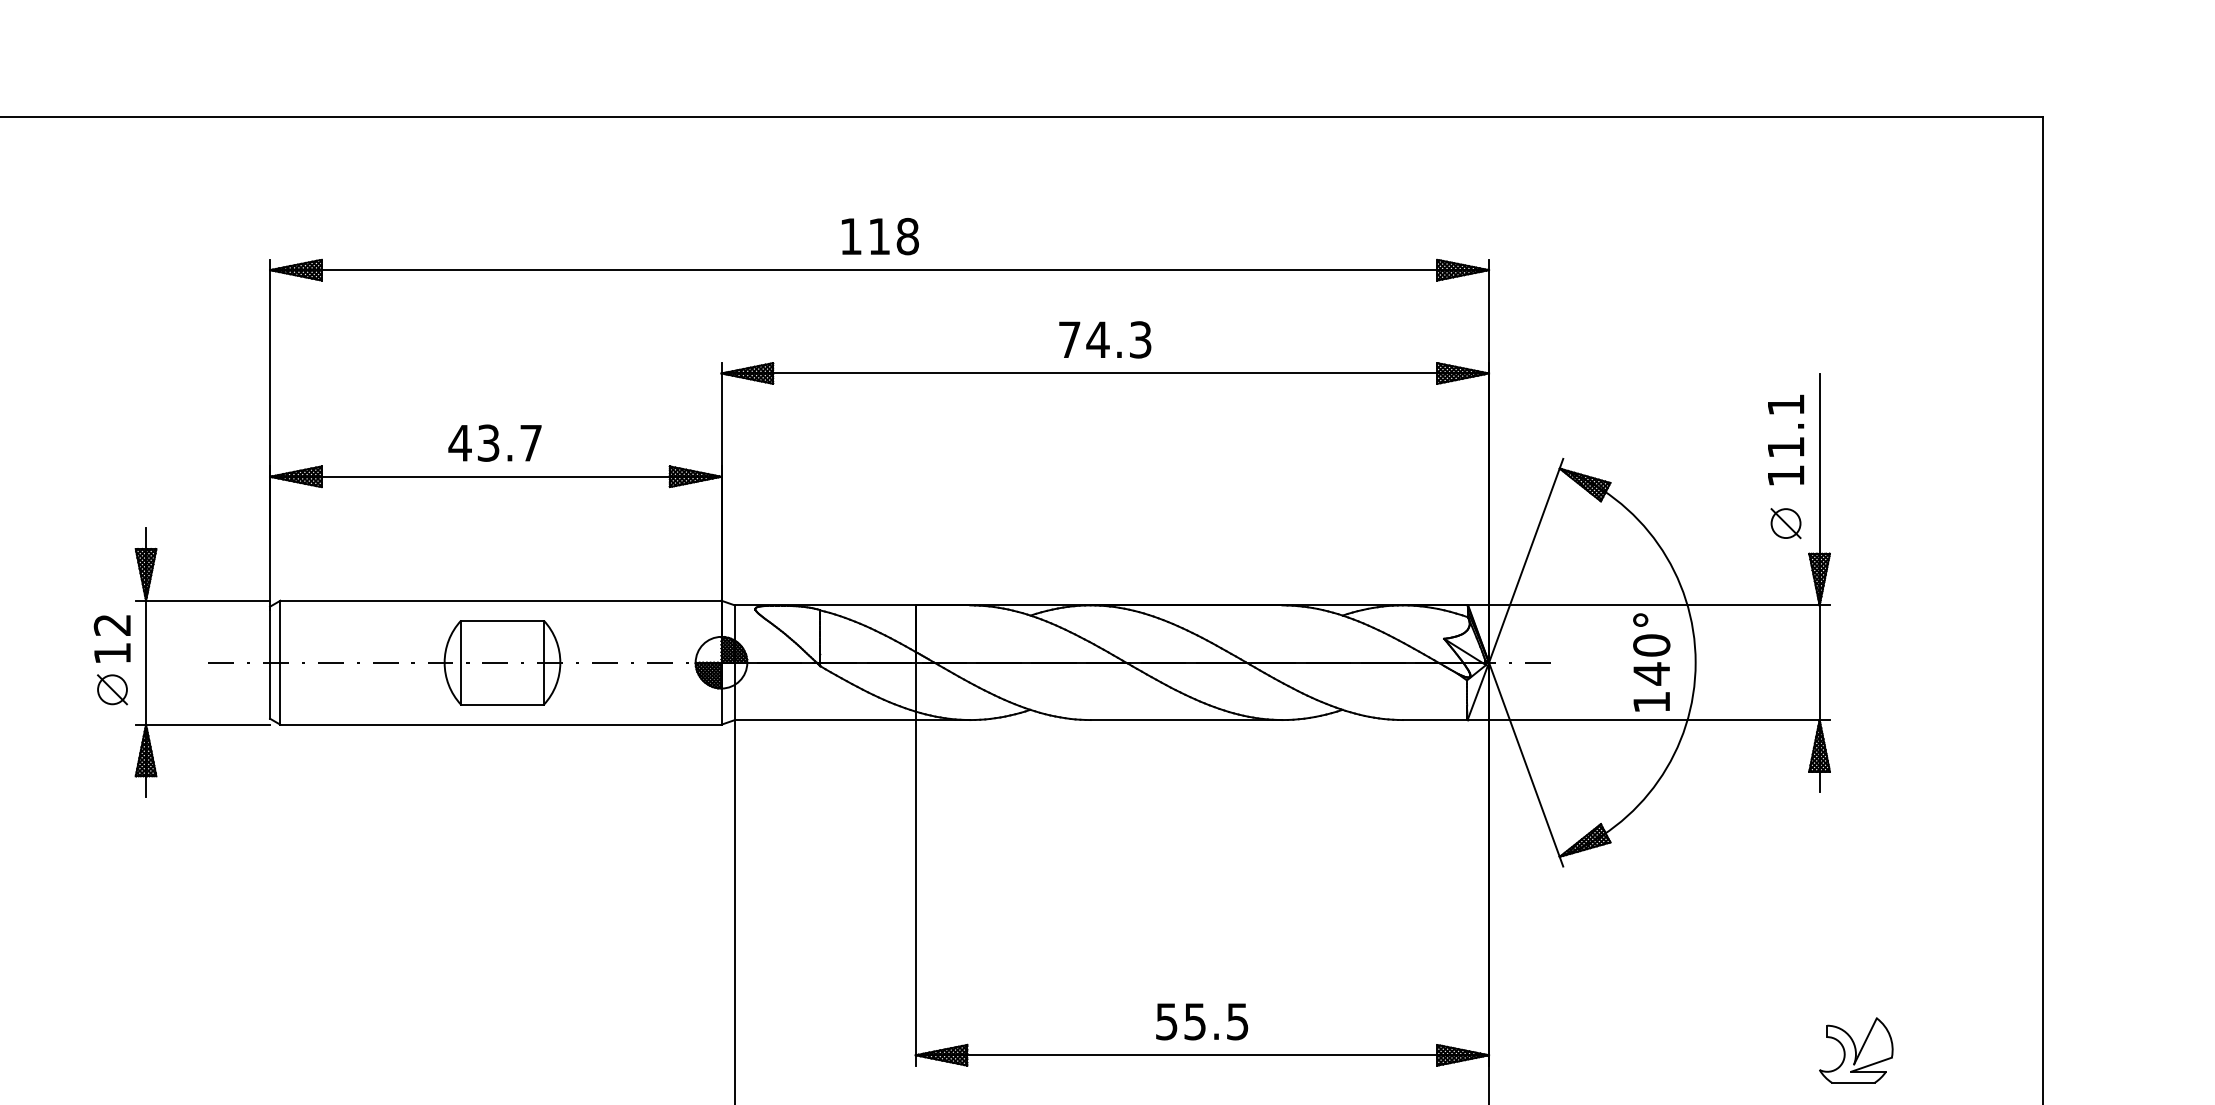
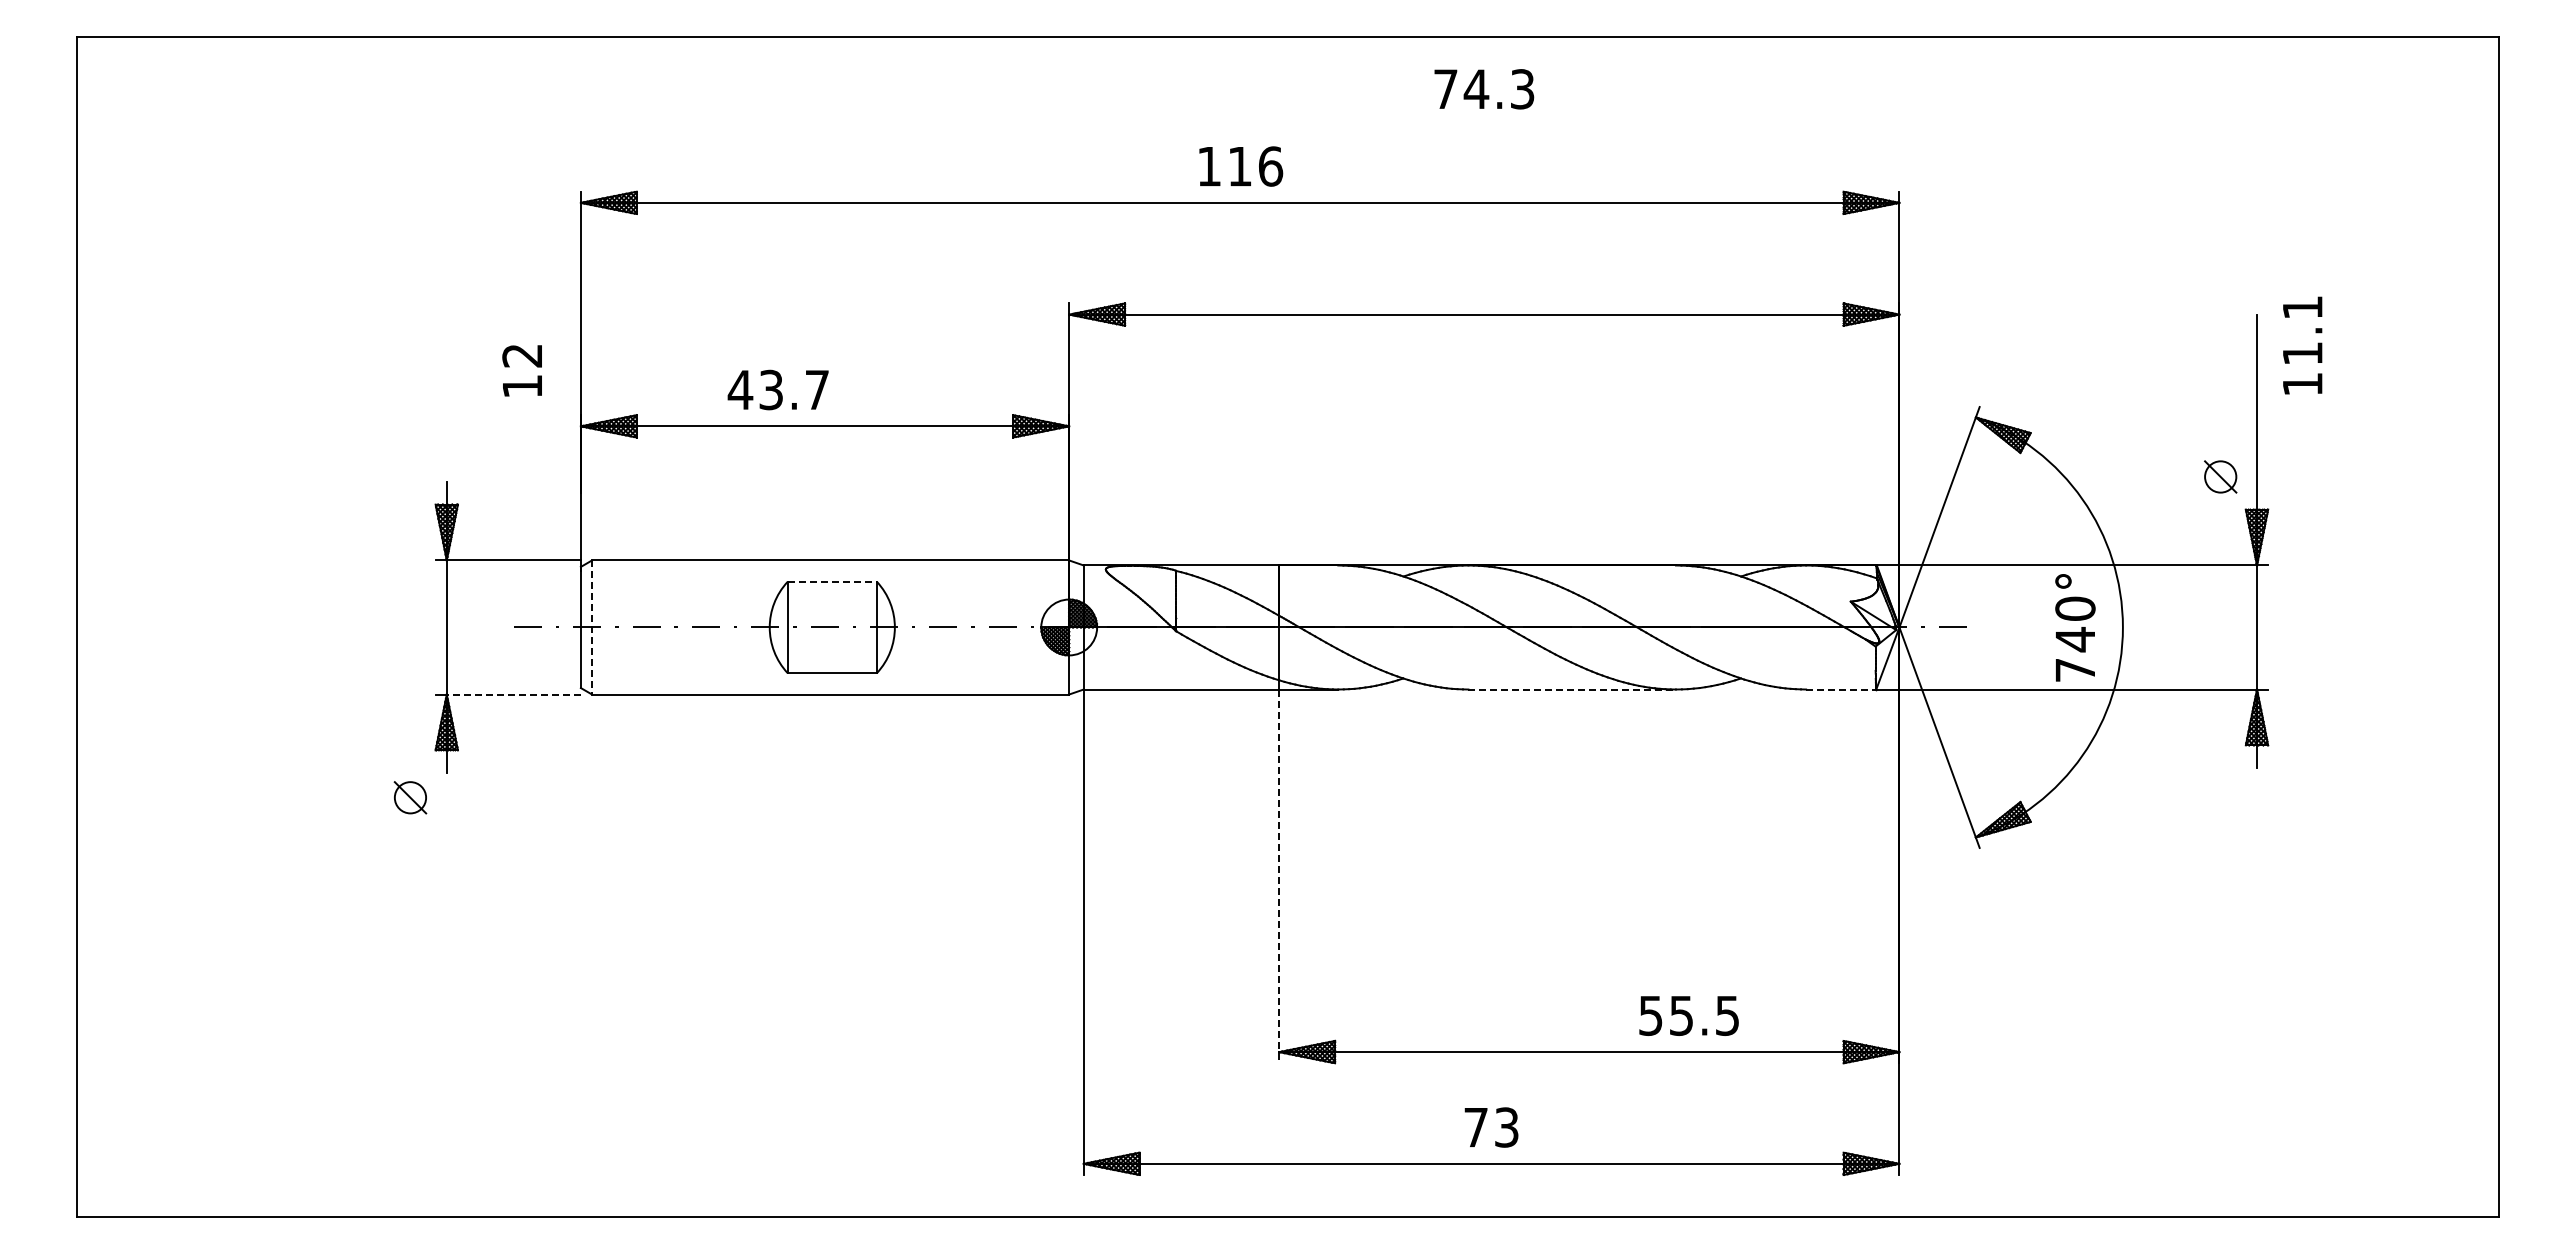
text: (907, 236) -> (1270, 166), 118 -> 116
text: (1105, 340) -> (1484, 89), moved
text: (1785, 439) -> (2302, 345), moved
text: (494, 442) -> (777, 389), moved
line: (502, 620) -> (832, 581), solid -> dashed
text: (111, 638) -> (521, 370), moved
line: (280, 662) -> (592, 627), solid -> dashed
part: (112, 689) -> (410, 797), moved
text: (1650, 702) -> (2074, 670), 140° -> 740°
line: (1186, 720) -> (1572, 689), solid -> dashed
line: (1435, 720) -> (1841, 689), solid -> dashed
line: (207, 724) -> (513, 694), solid -> dashed
line: (915, 892) -> (1279, 876), solid -> dashed
text: (1201, 1021) -> (1688, 1015), moved
part: (1856, 1050) -> (2296, 1046), removed

